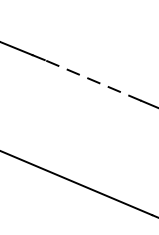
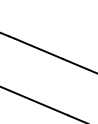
line: (93, 79) -> (39, 48), dashed -> solid

